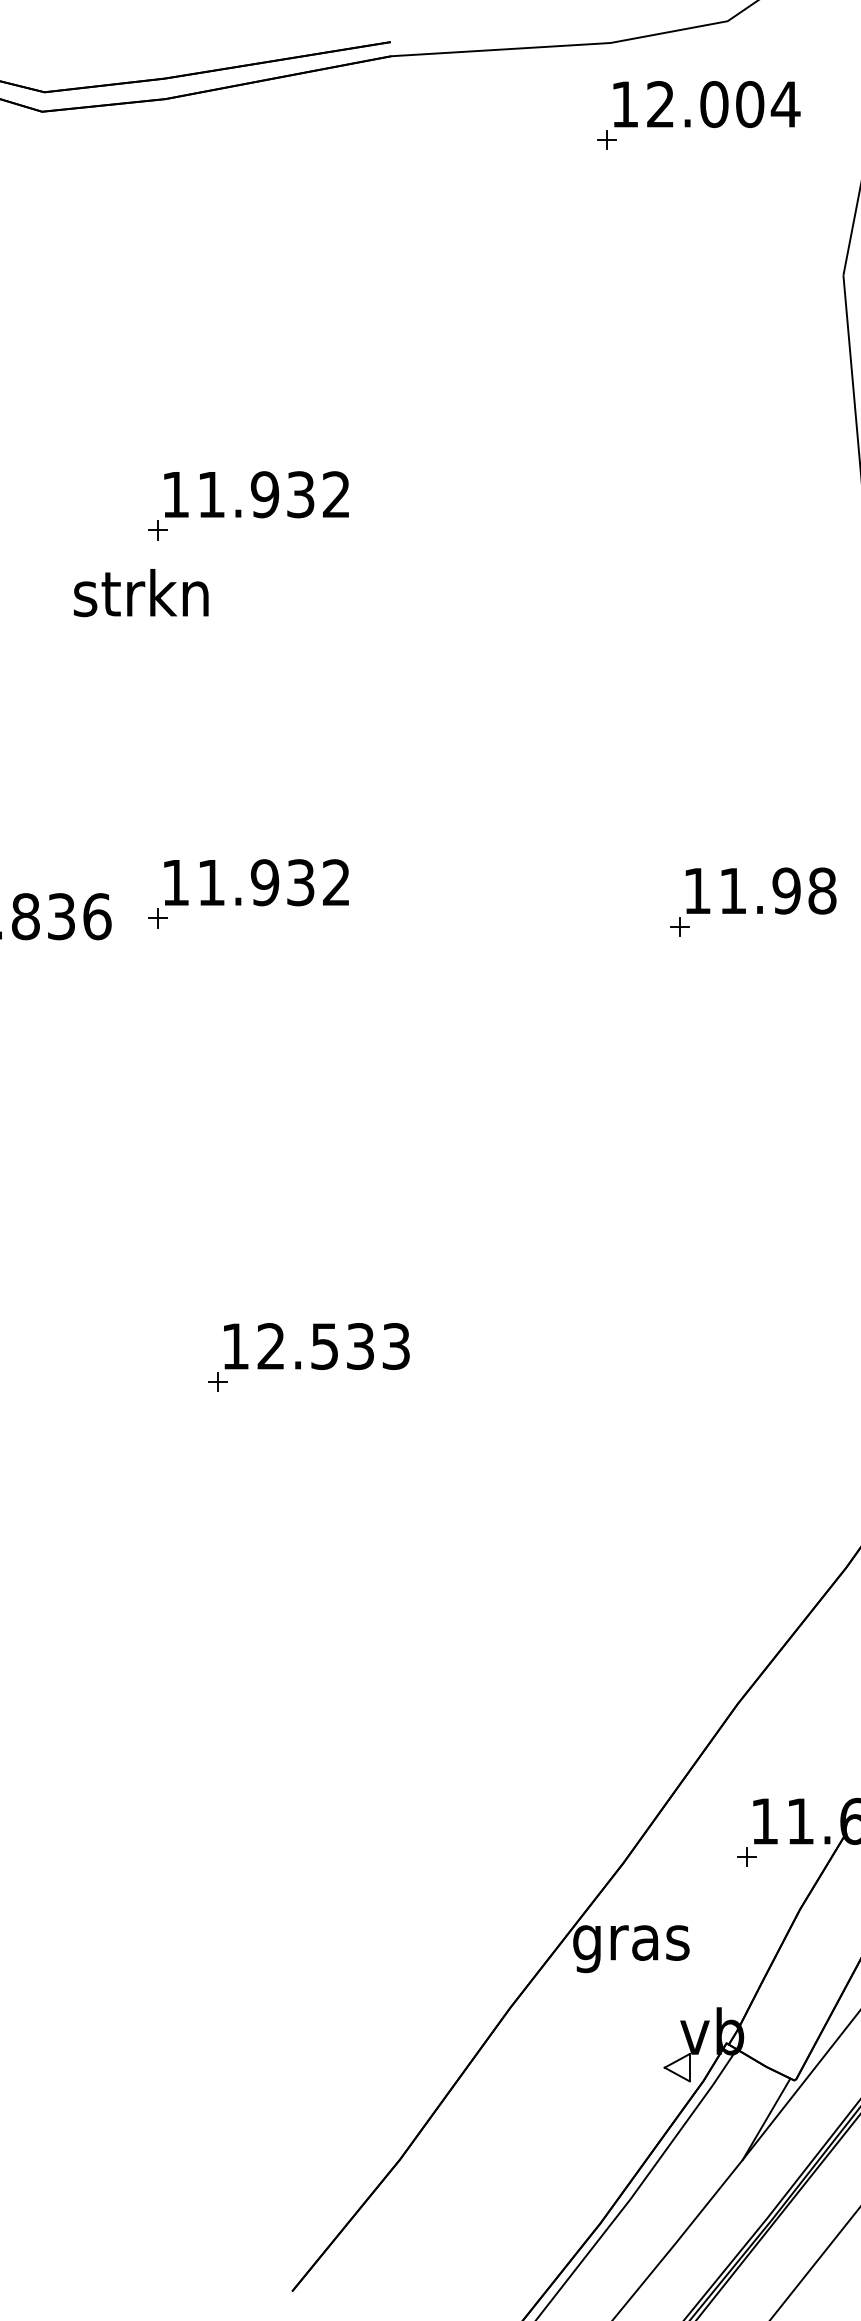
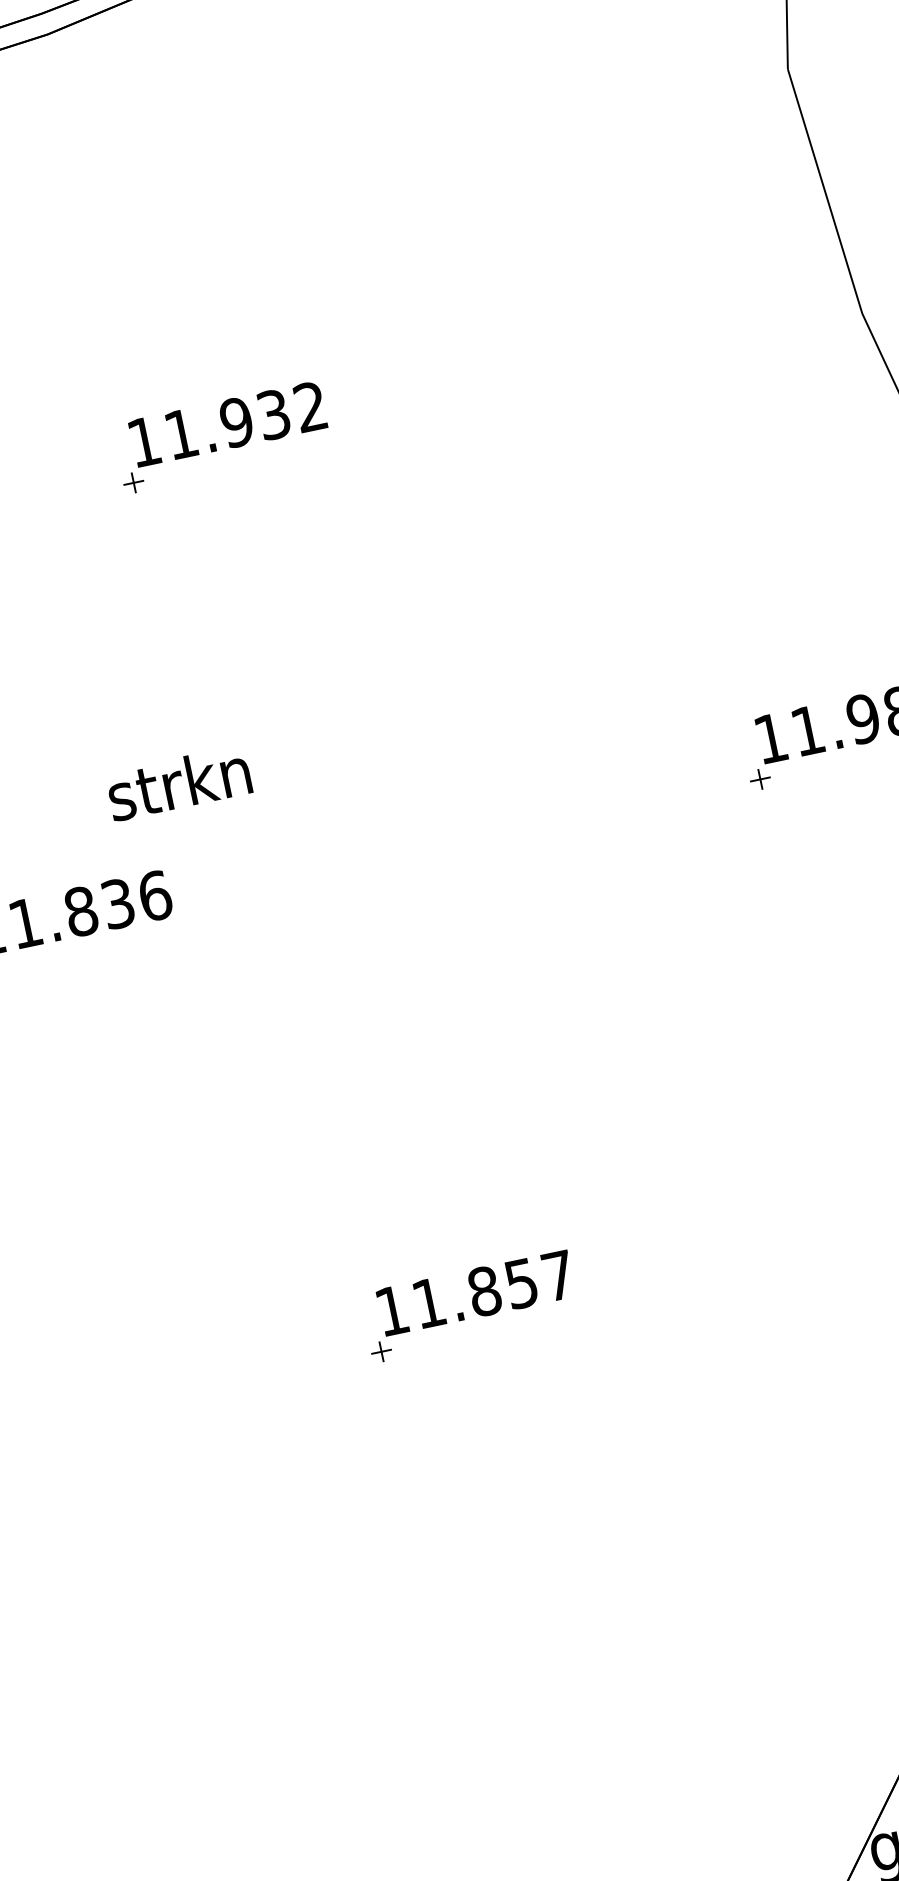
text: (141, 593) -> (179, 783), moved
part: (253, 899) -> (313, 844), removed
text: (333, 1346) -> (493, 1289), 12.533 -> 11.857

